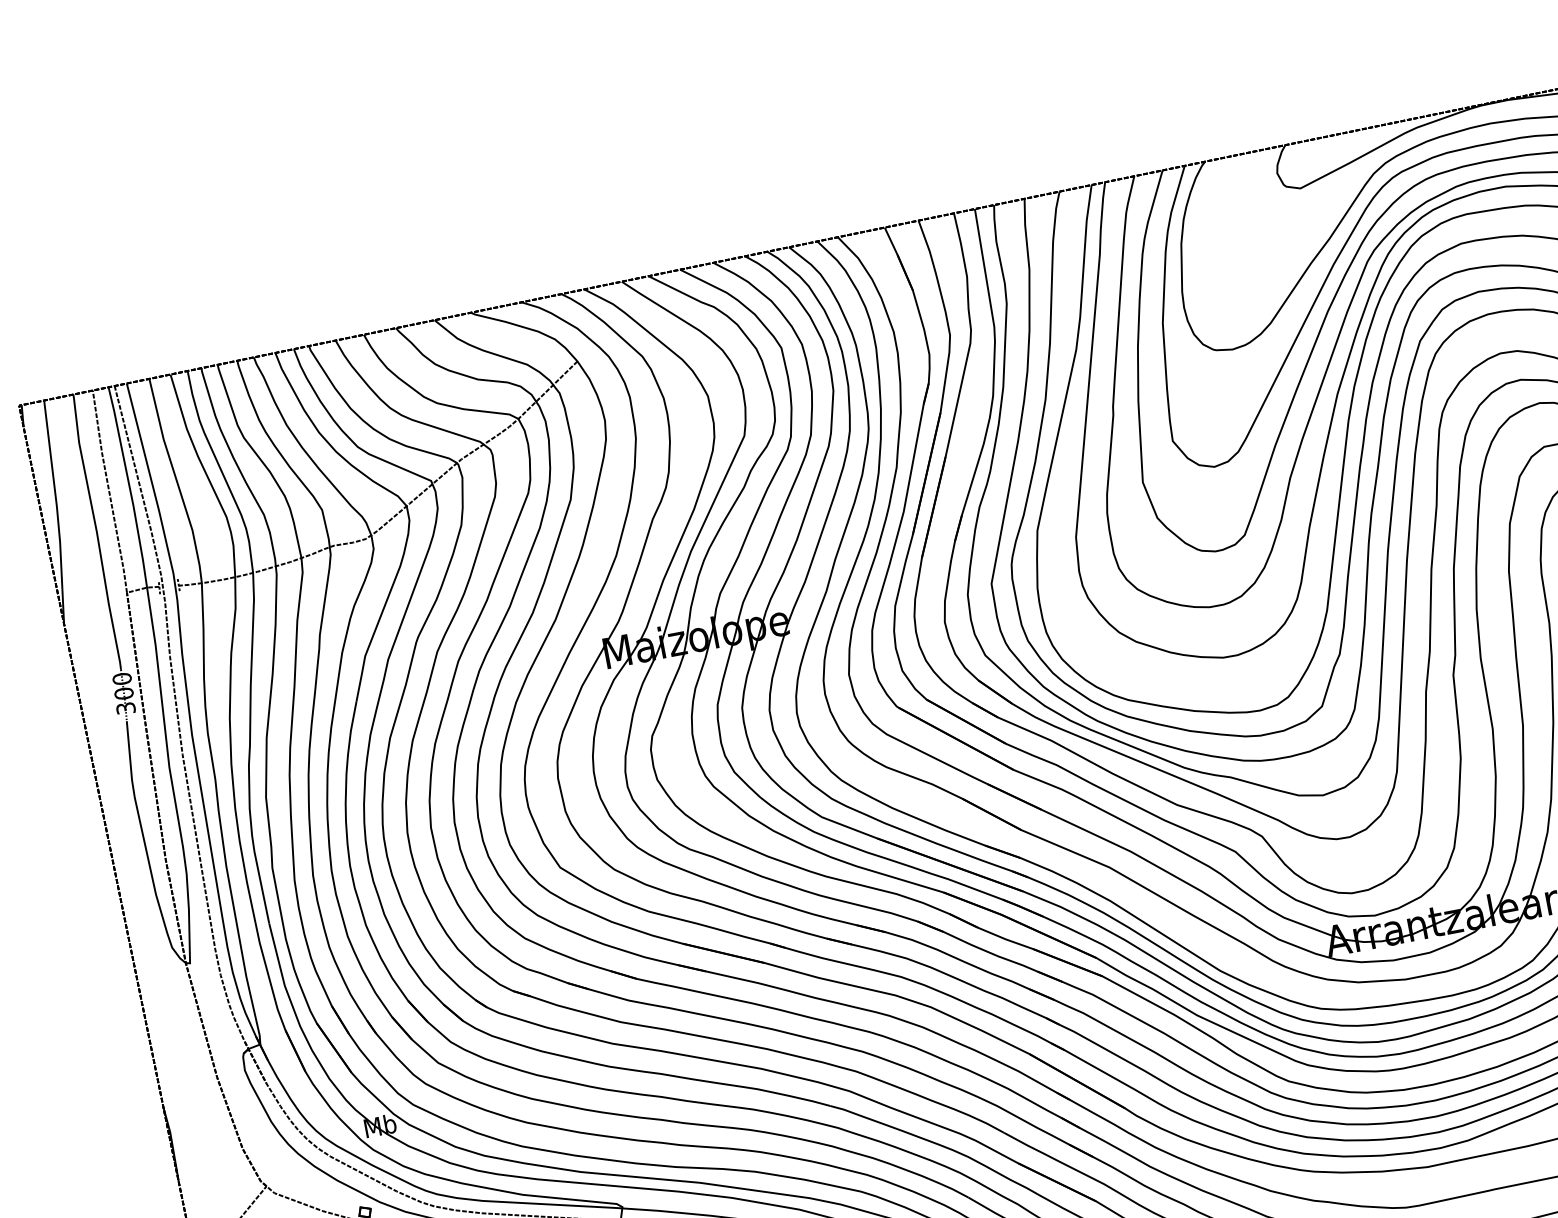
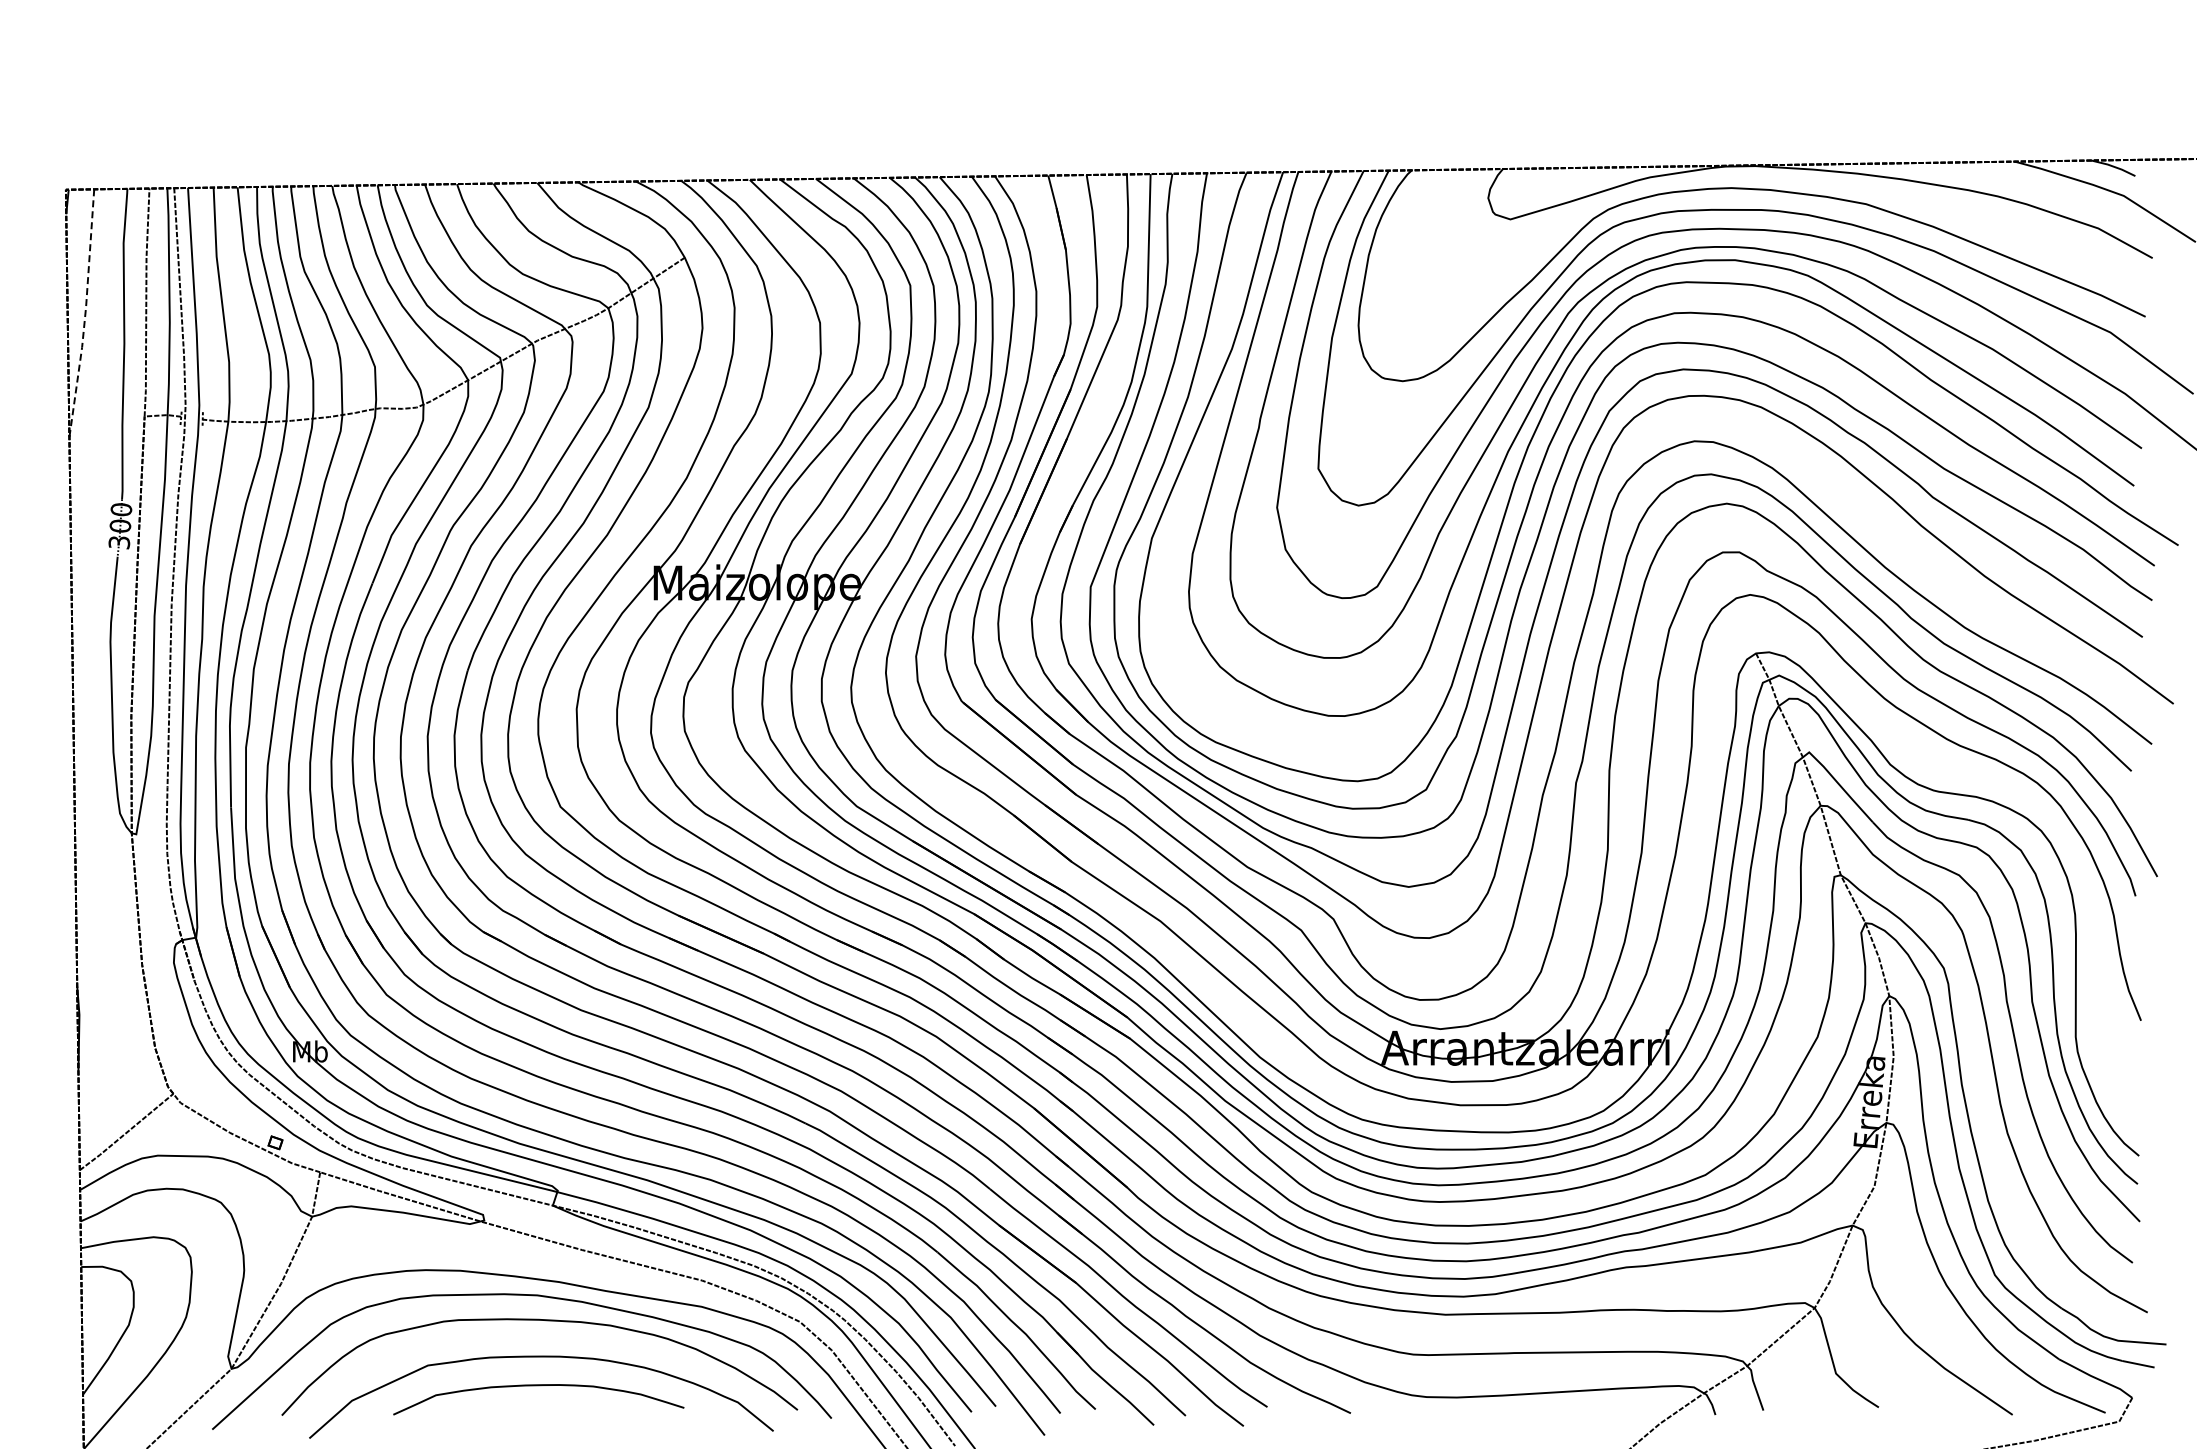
line: (57, 512) -> (85, 314), solid -> dashed

